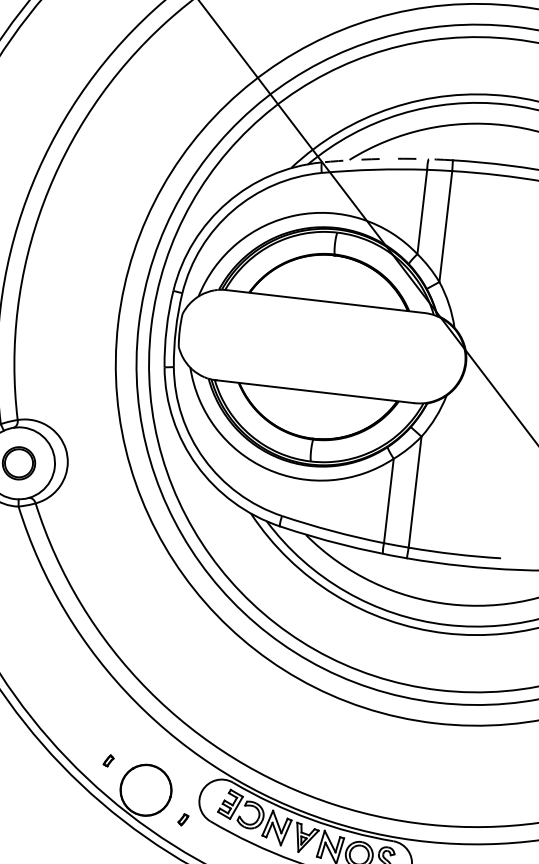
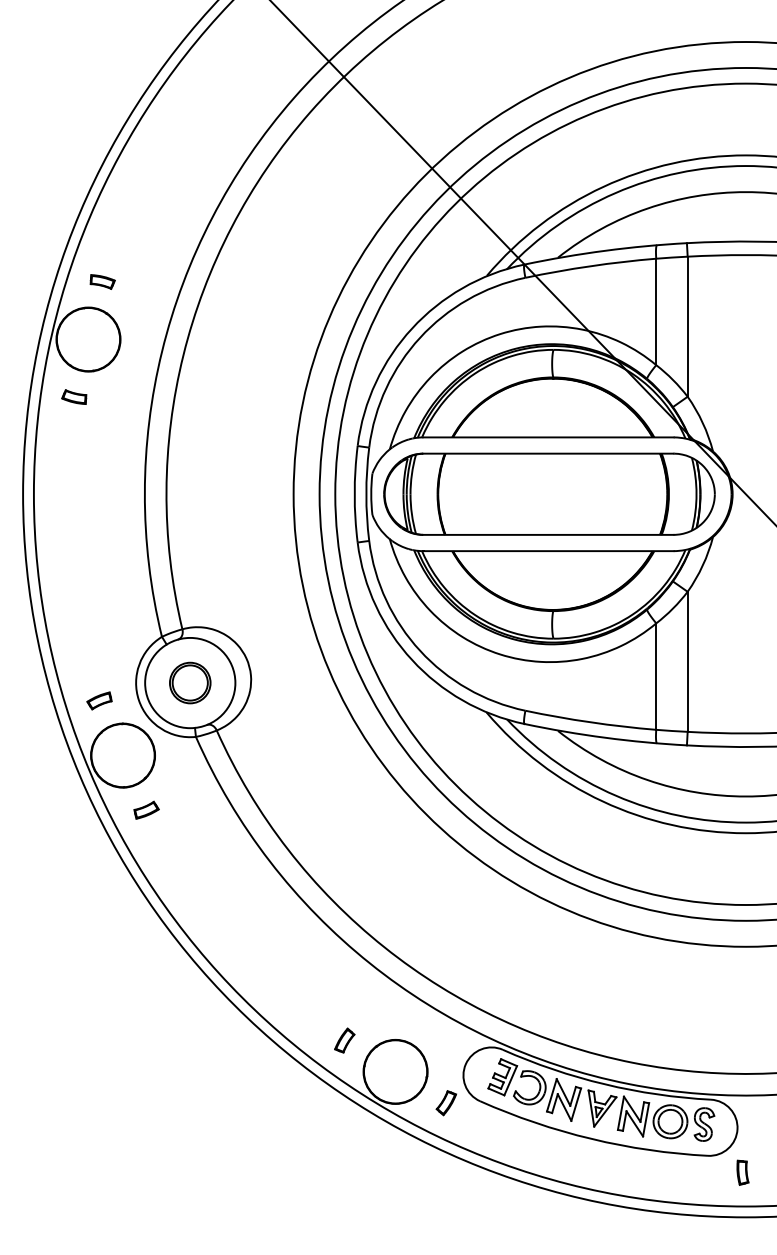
arc: (387, 158) -> (605, 250), dashed -> solid
part: (321, 346) -> (549, 493), added
part: (108, 760) -> (344, 1040), size x1.67
part: (182, 819) -> (445, 1103), size x1.67

